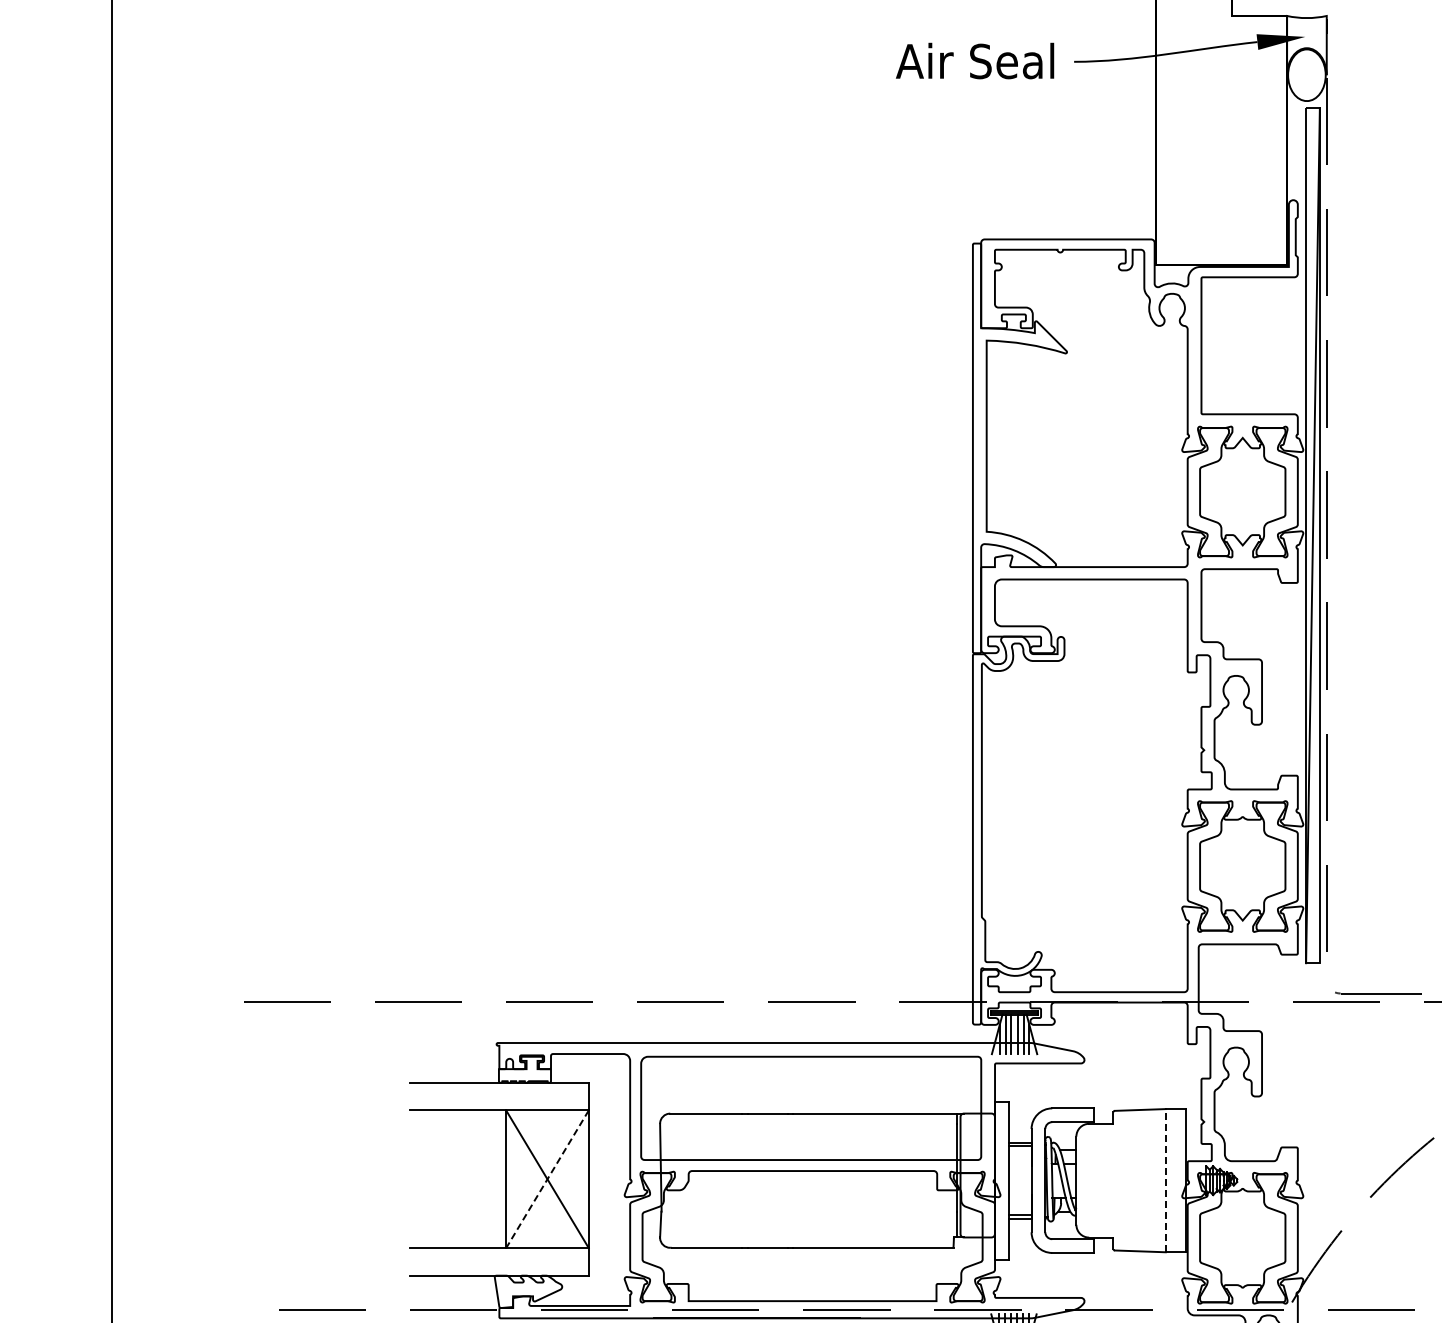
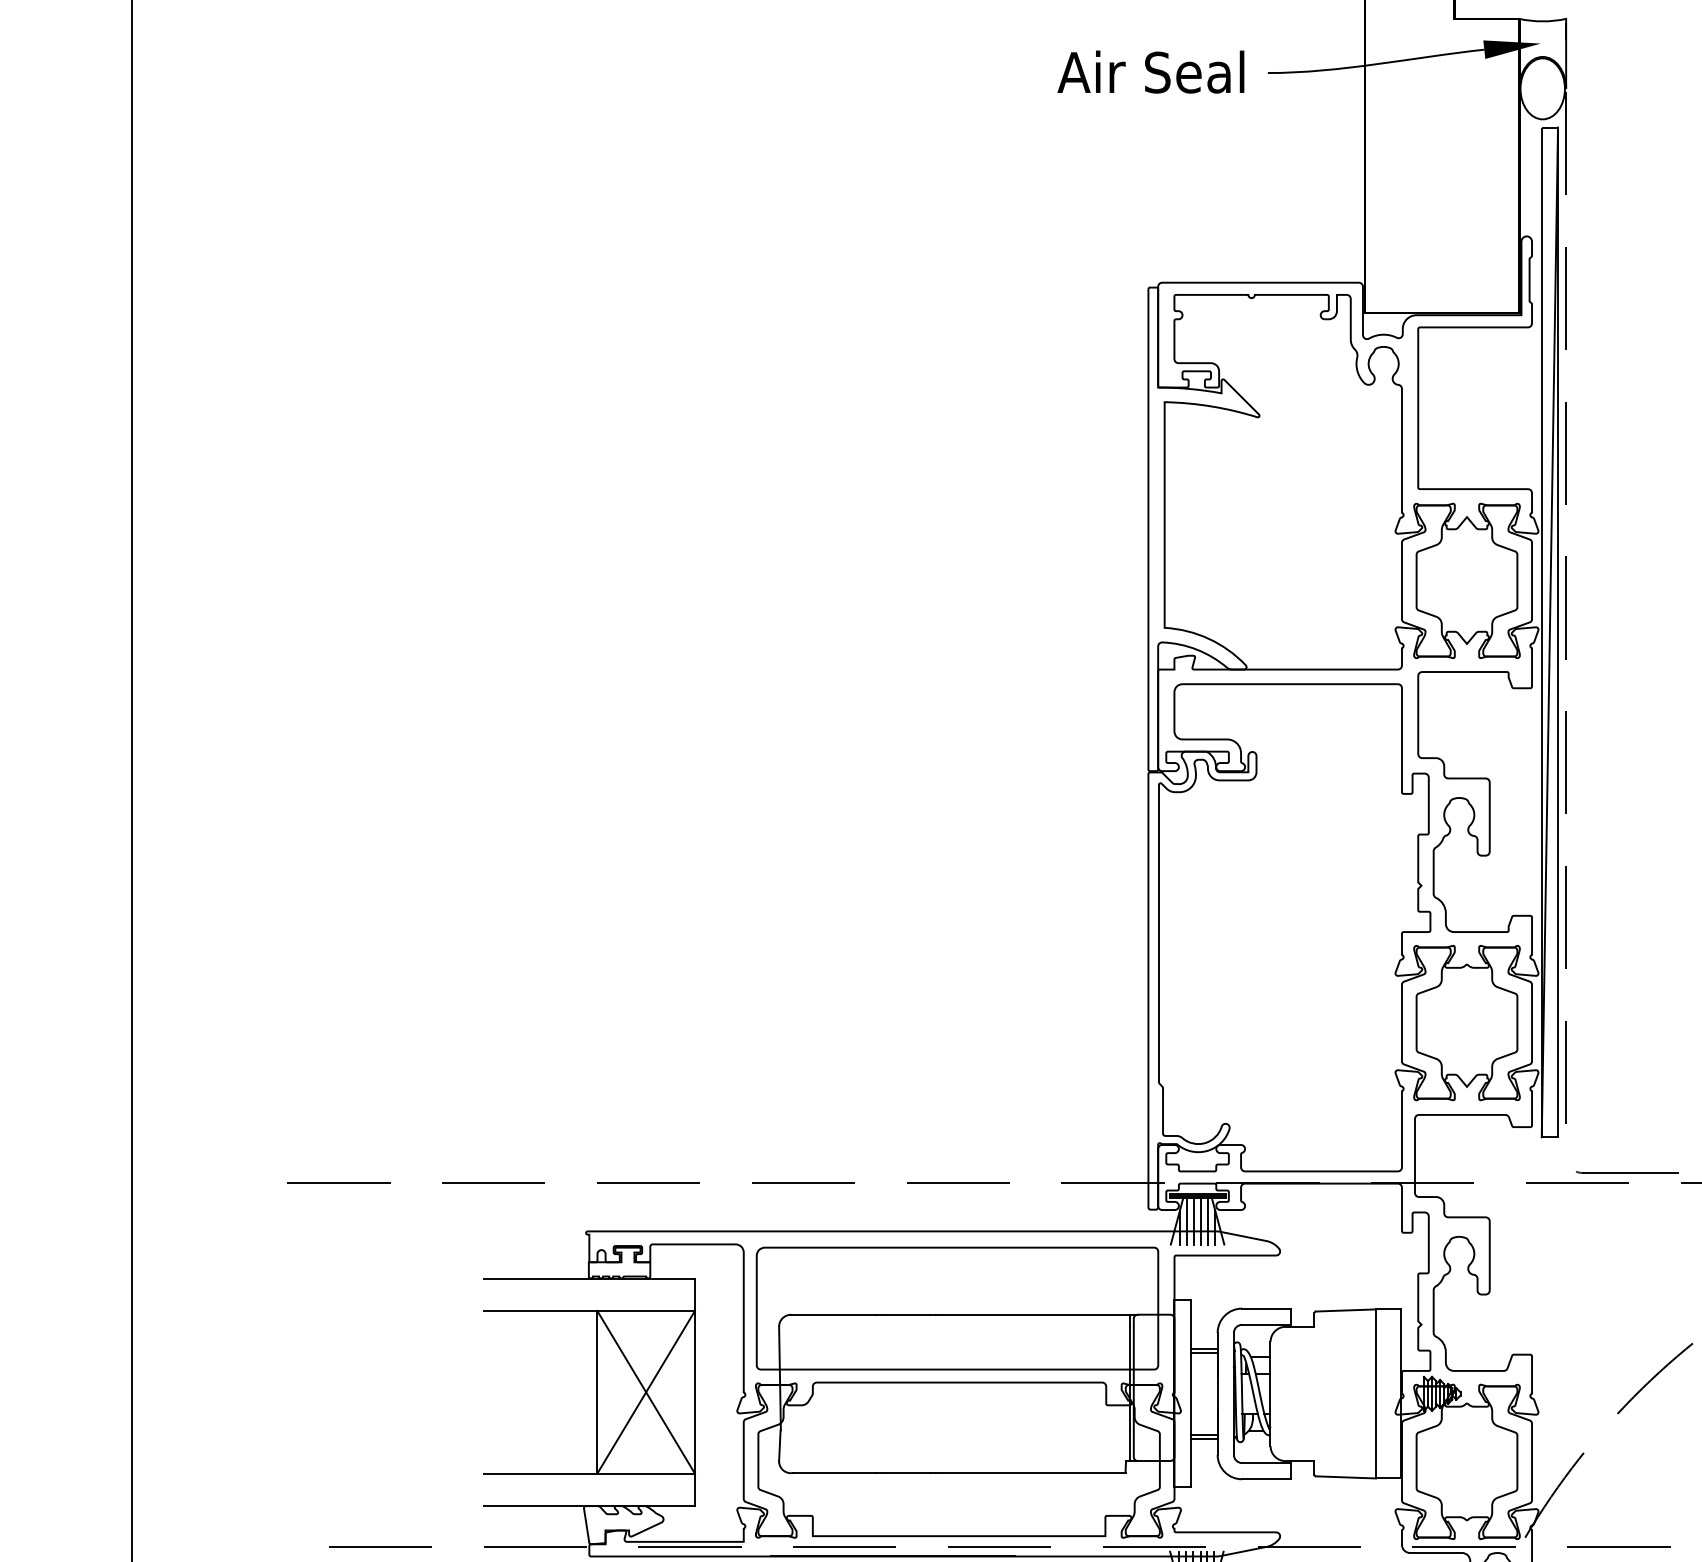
line: (547, 1179) -> (646, 1392), dashed -> solid
line: (1165, 1180) -> (1375, 1393), dashed -> solid

